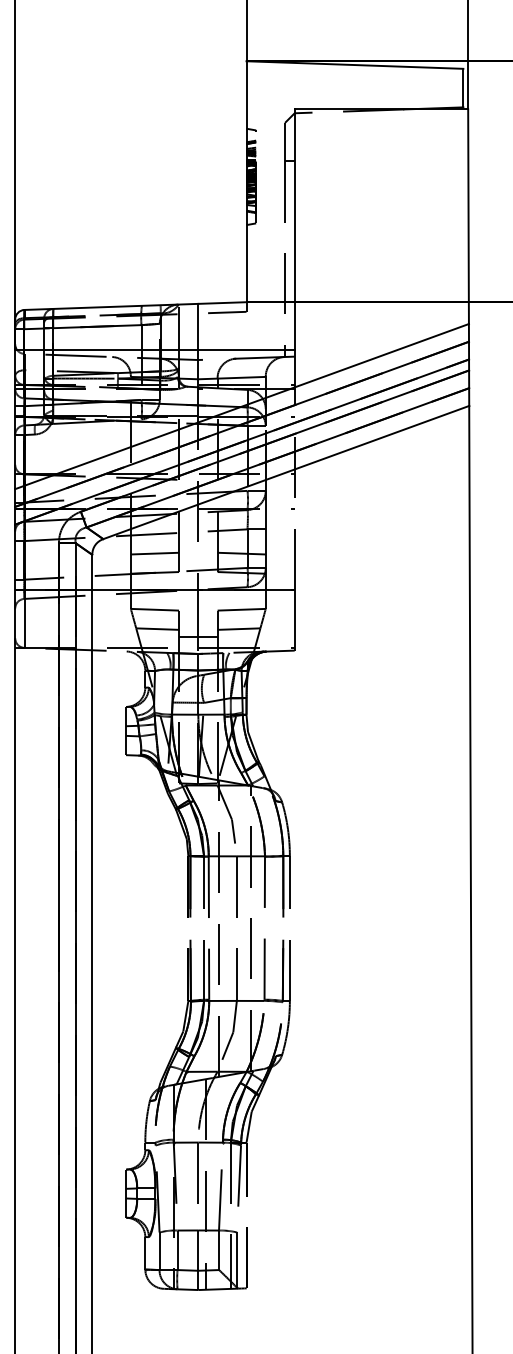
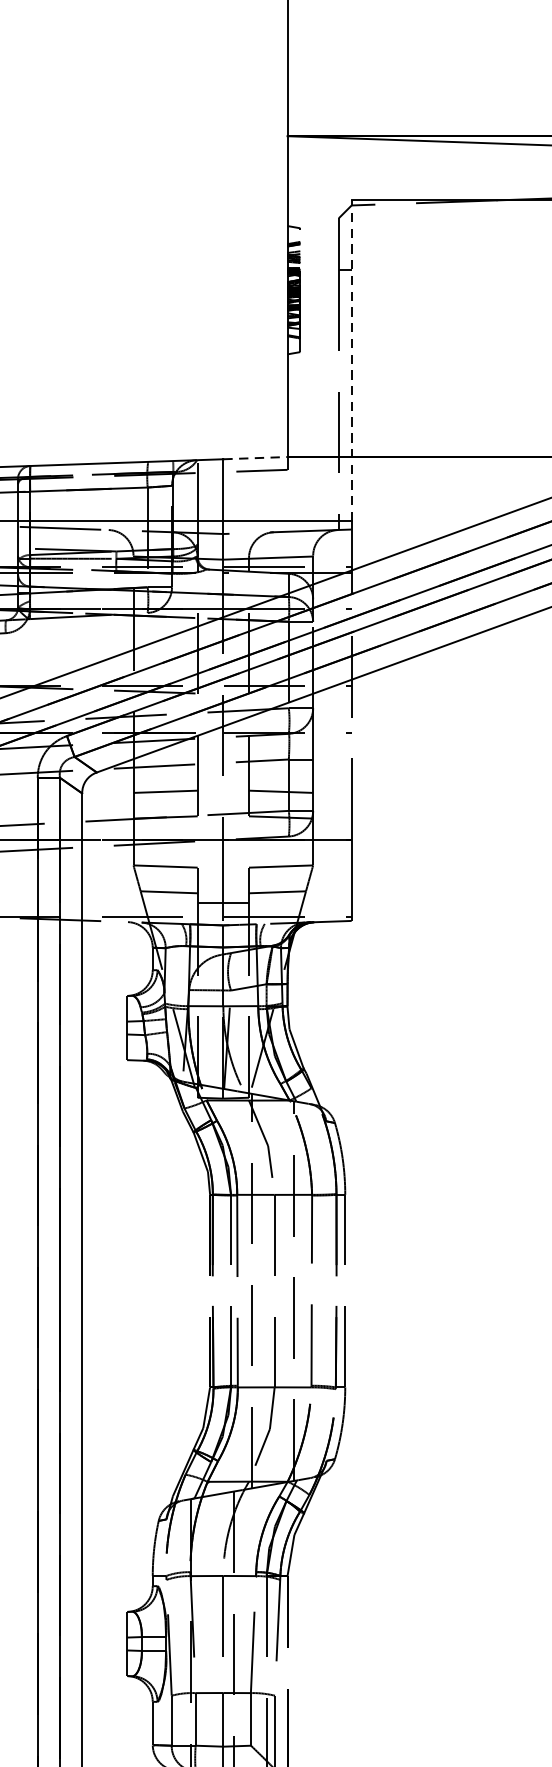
line: (294, 229) -> (351, 360), solid -> dashed
line: (222, 303) -> (255, 458), solid -> dashed

